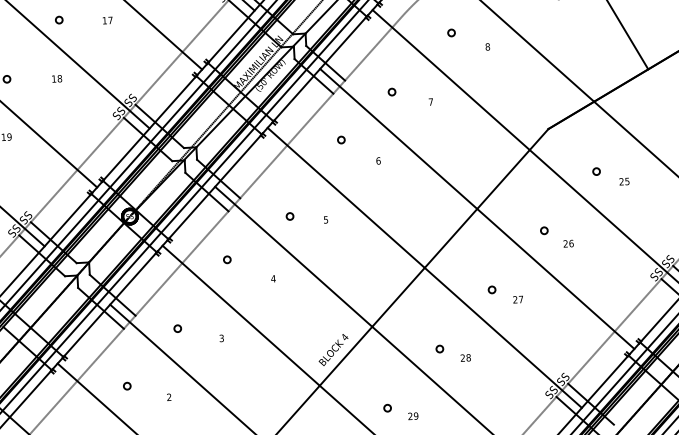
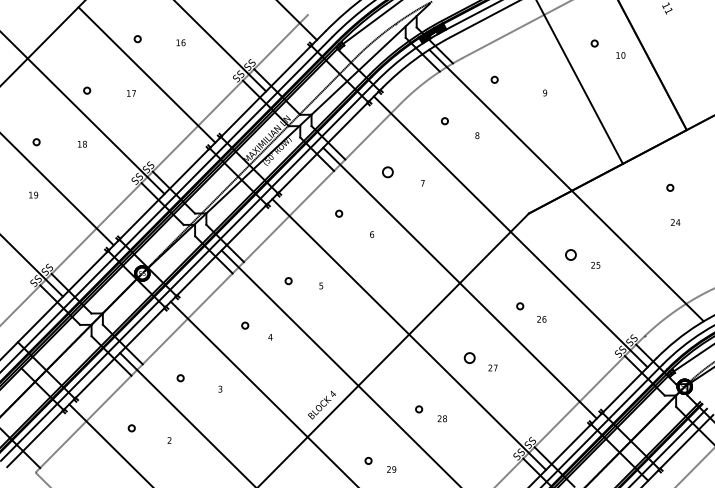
circle: (391, 92) -> (387, 172), size x1.6
circle: (596, 171) -> (570, 254), size x1.6
circle: (227, 259) -> (245, 325), moved
circle: (491, 289) -> (469, 357), size x1.6

